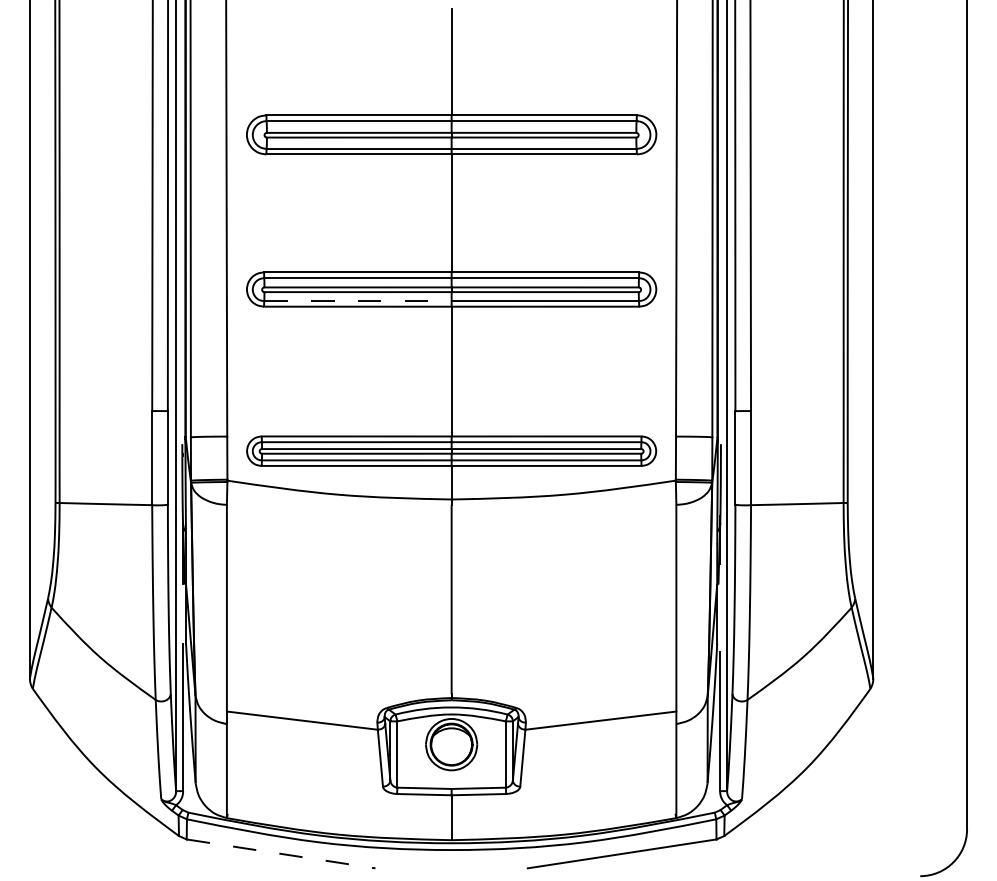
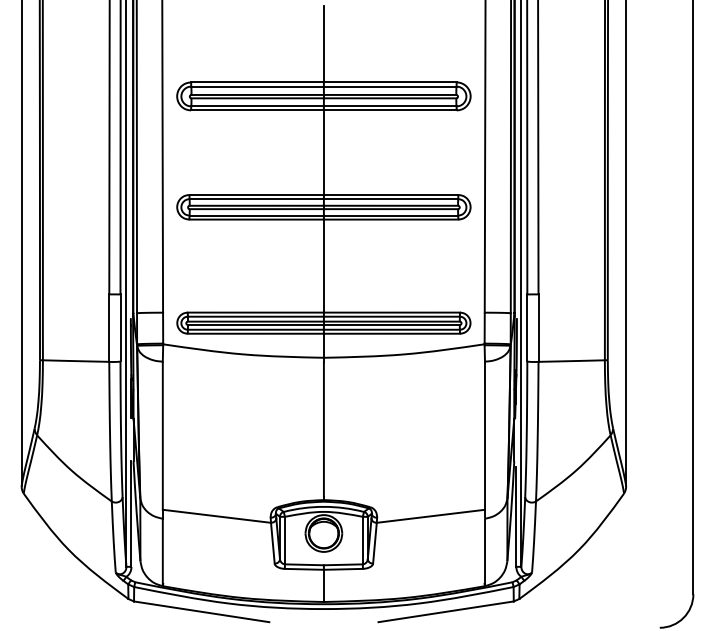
line: (357, 301) -> (256, 215), dashed -> solid
line: (281, 853) -> (201, 611), dashed -> solid

